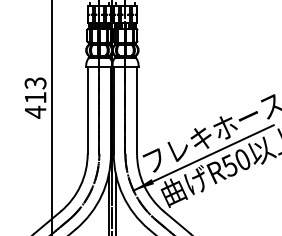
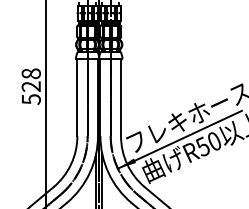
text: (34, 97) -> (30, 86), 413 -> 528

